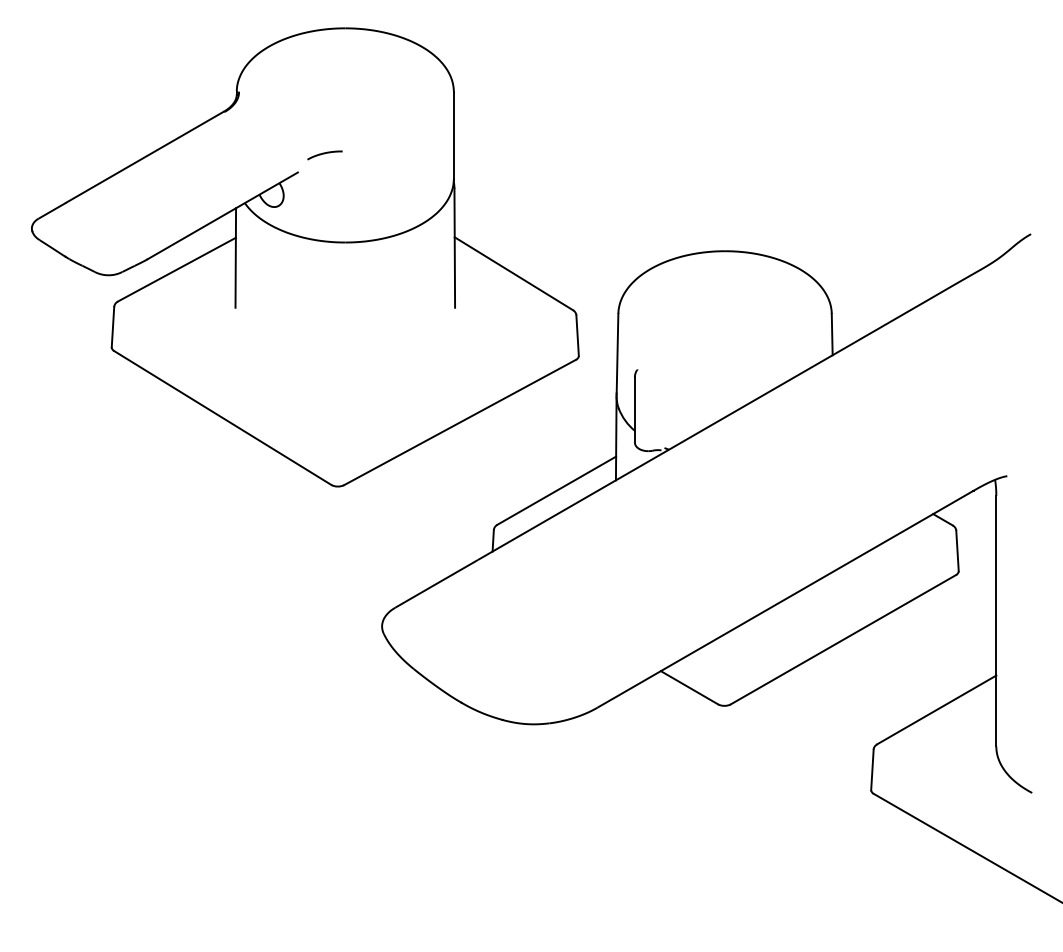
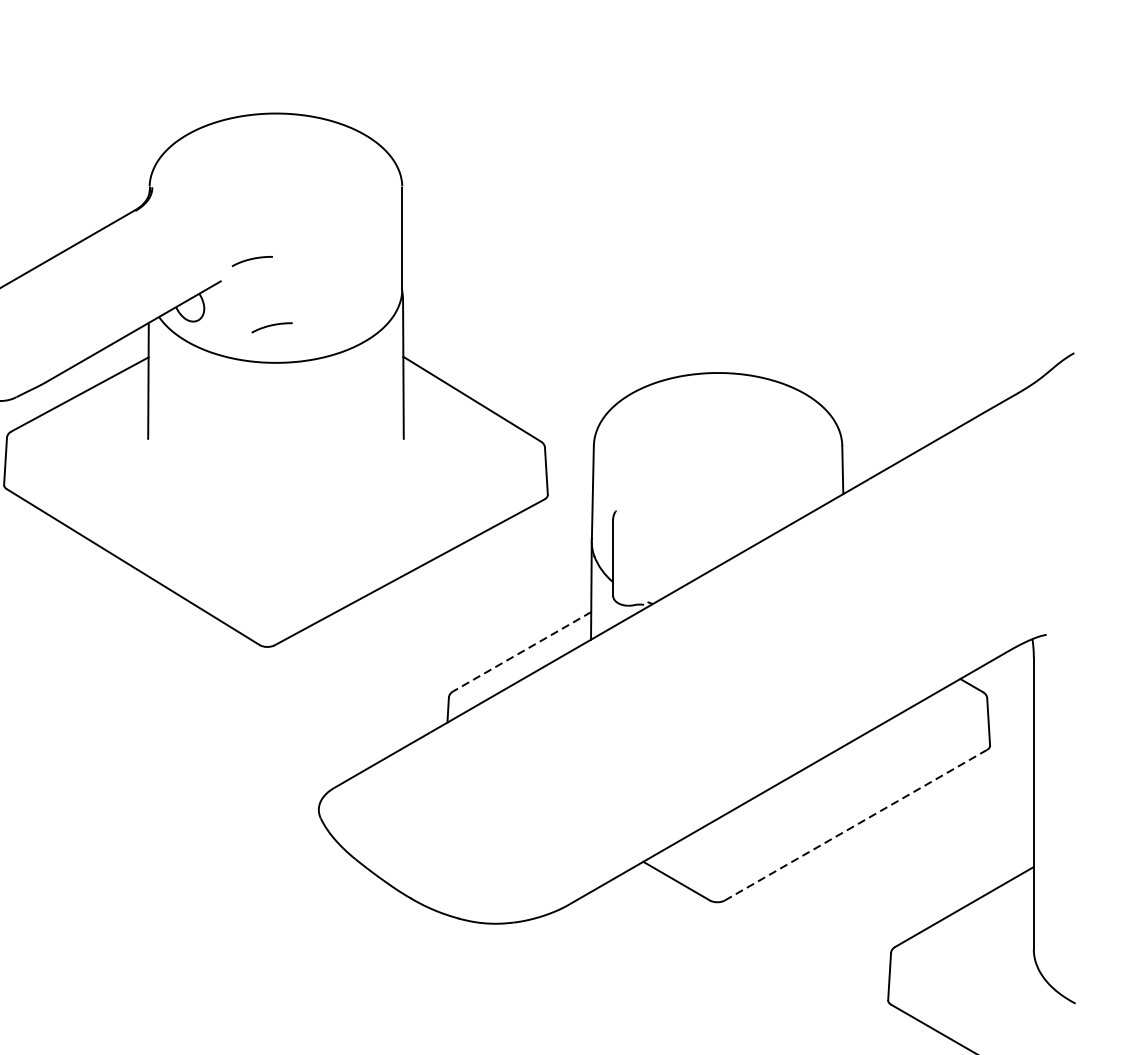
curve: (341, 211) -> (271, 326), added
line: (556, 490) -> (521, 651), solid -> dashed
line: (843, 639) -> (855, 824), solid -> dashed

